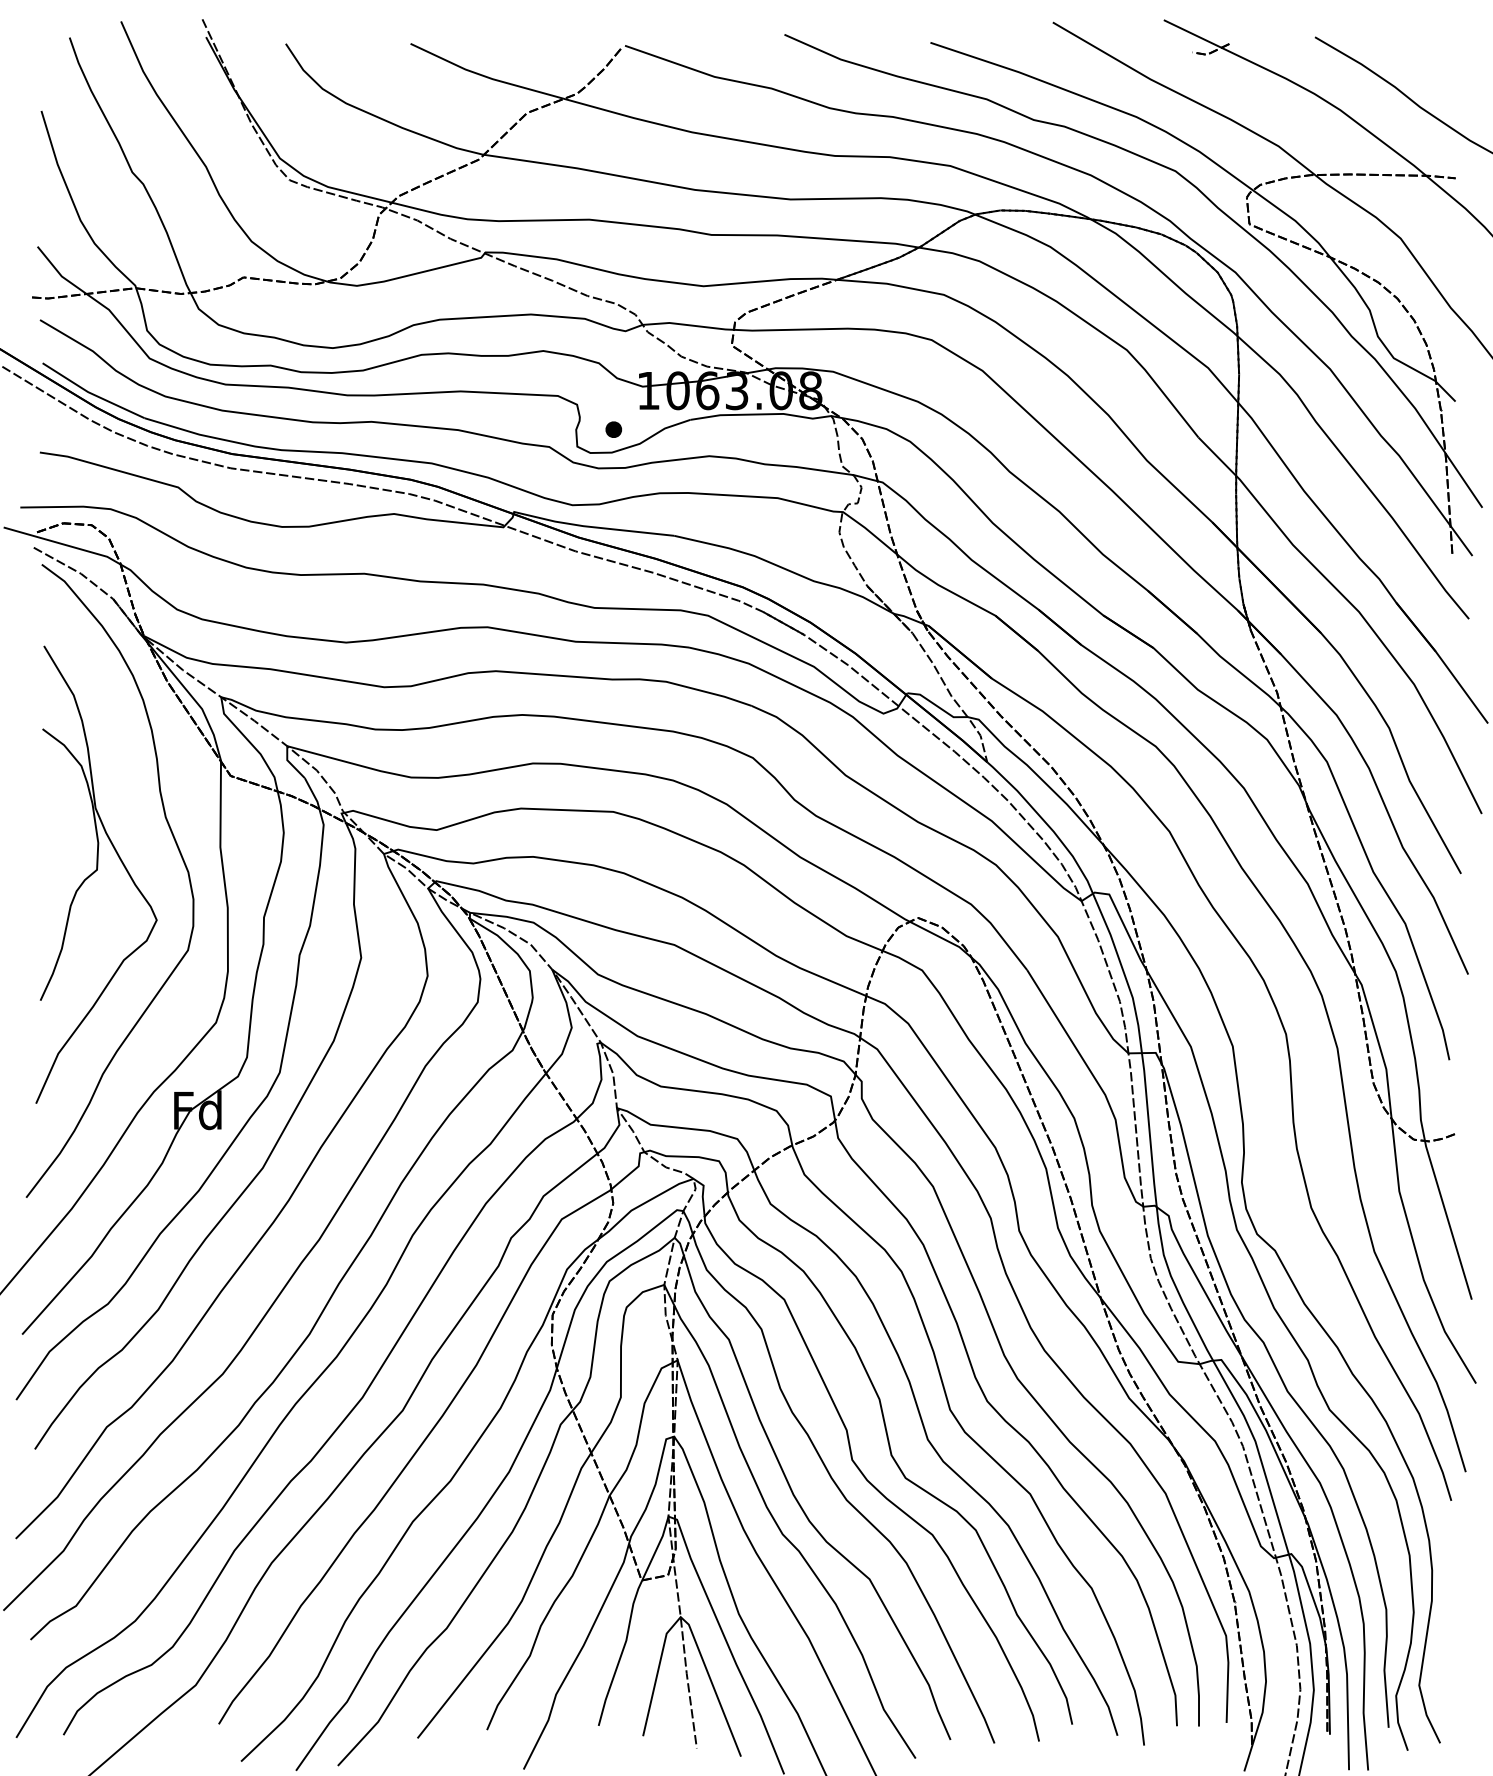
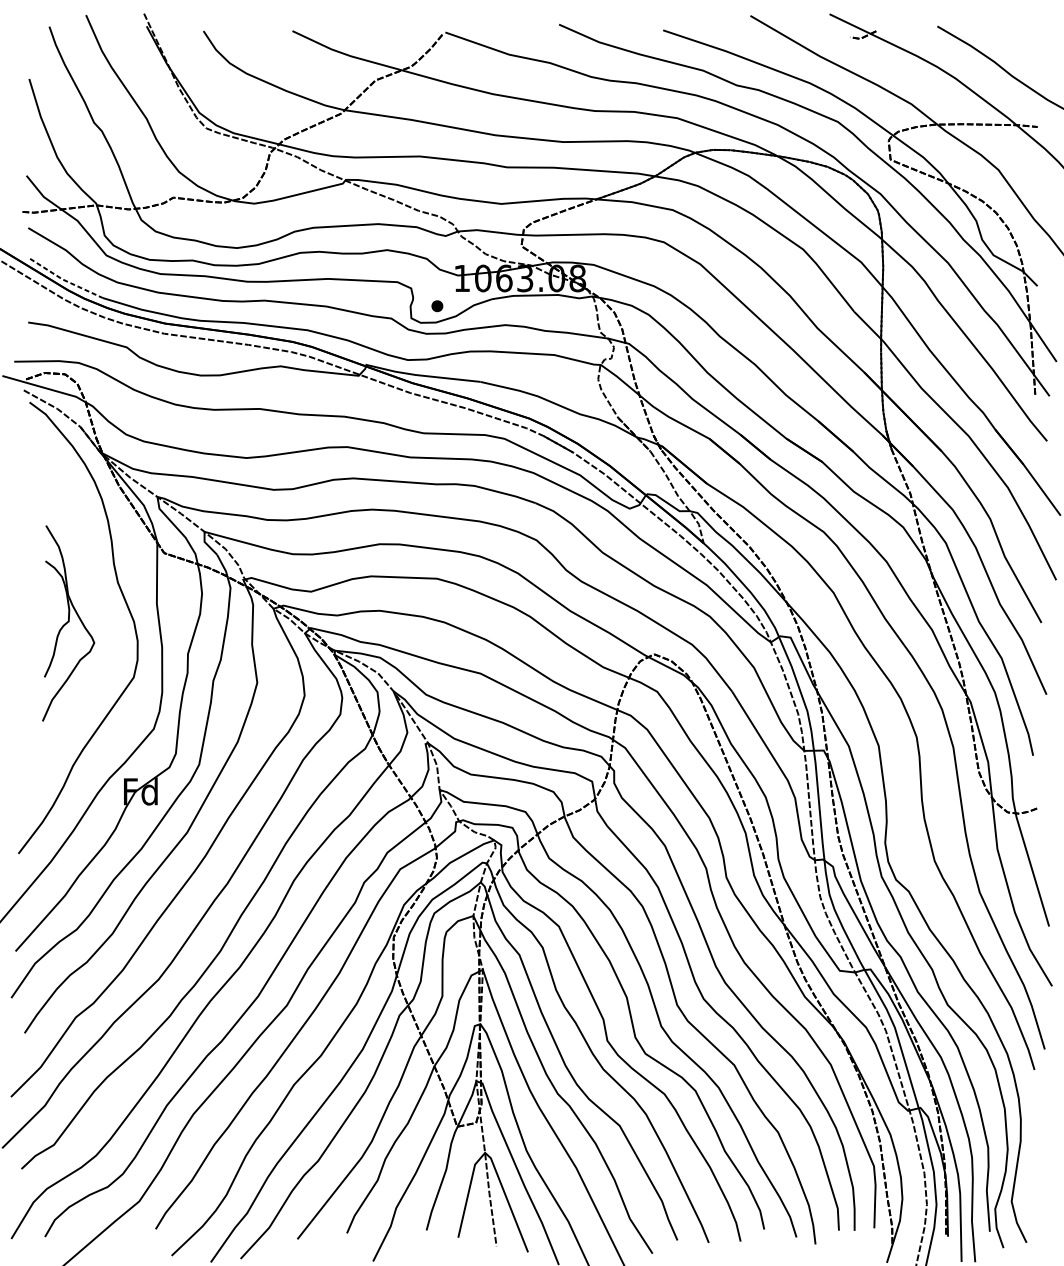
line: (91, 393) -> (64, 280), solid -> dashed
part: (96, 874) -> (68, 623), size x0.6

